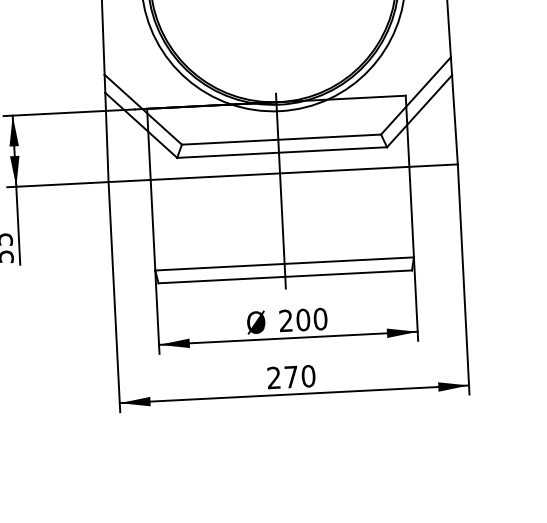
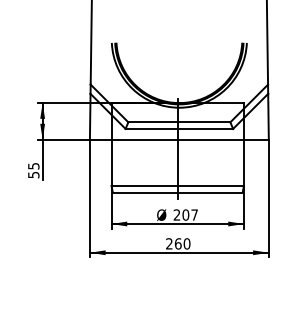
text: (320, 318) -> (194, 214), 200 -> 207
text: (289, 376) -> (177, 243), 270 -> 260

